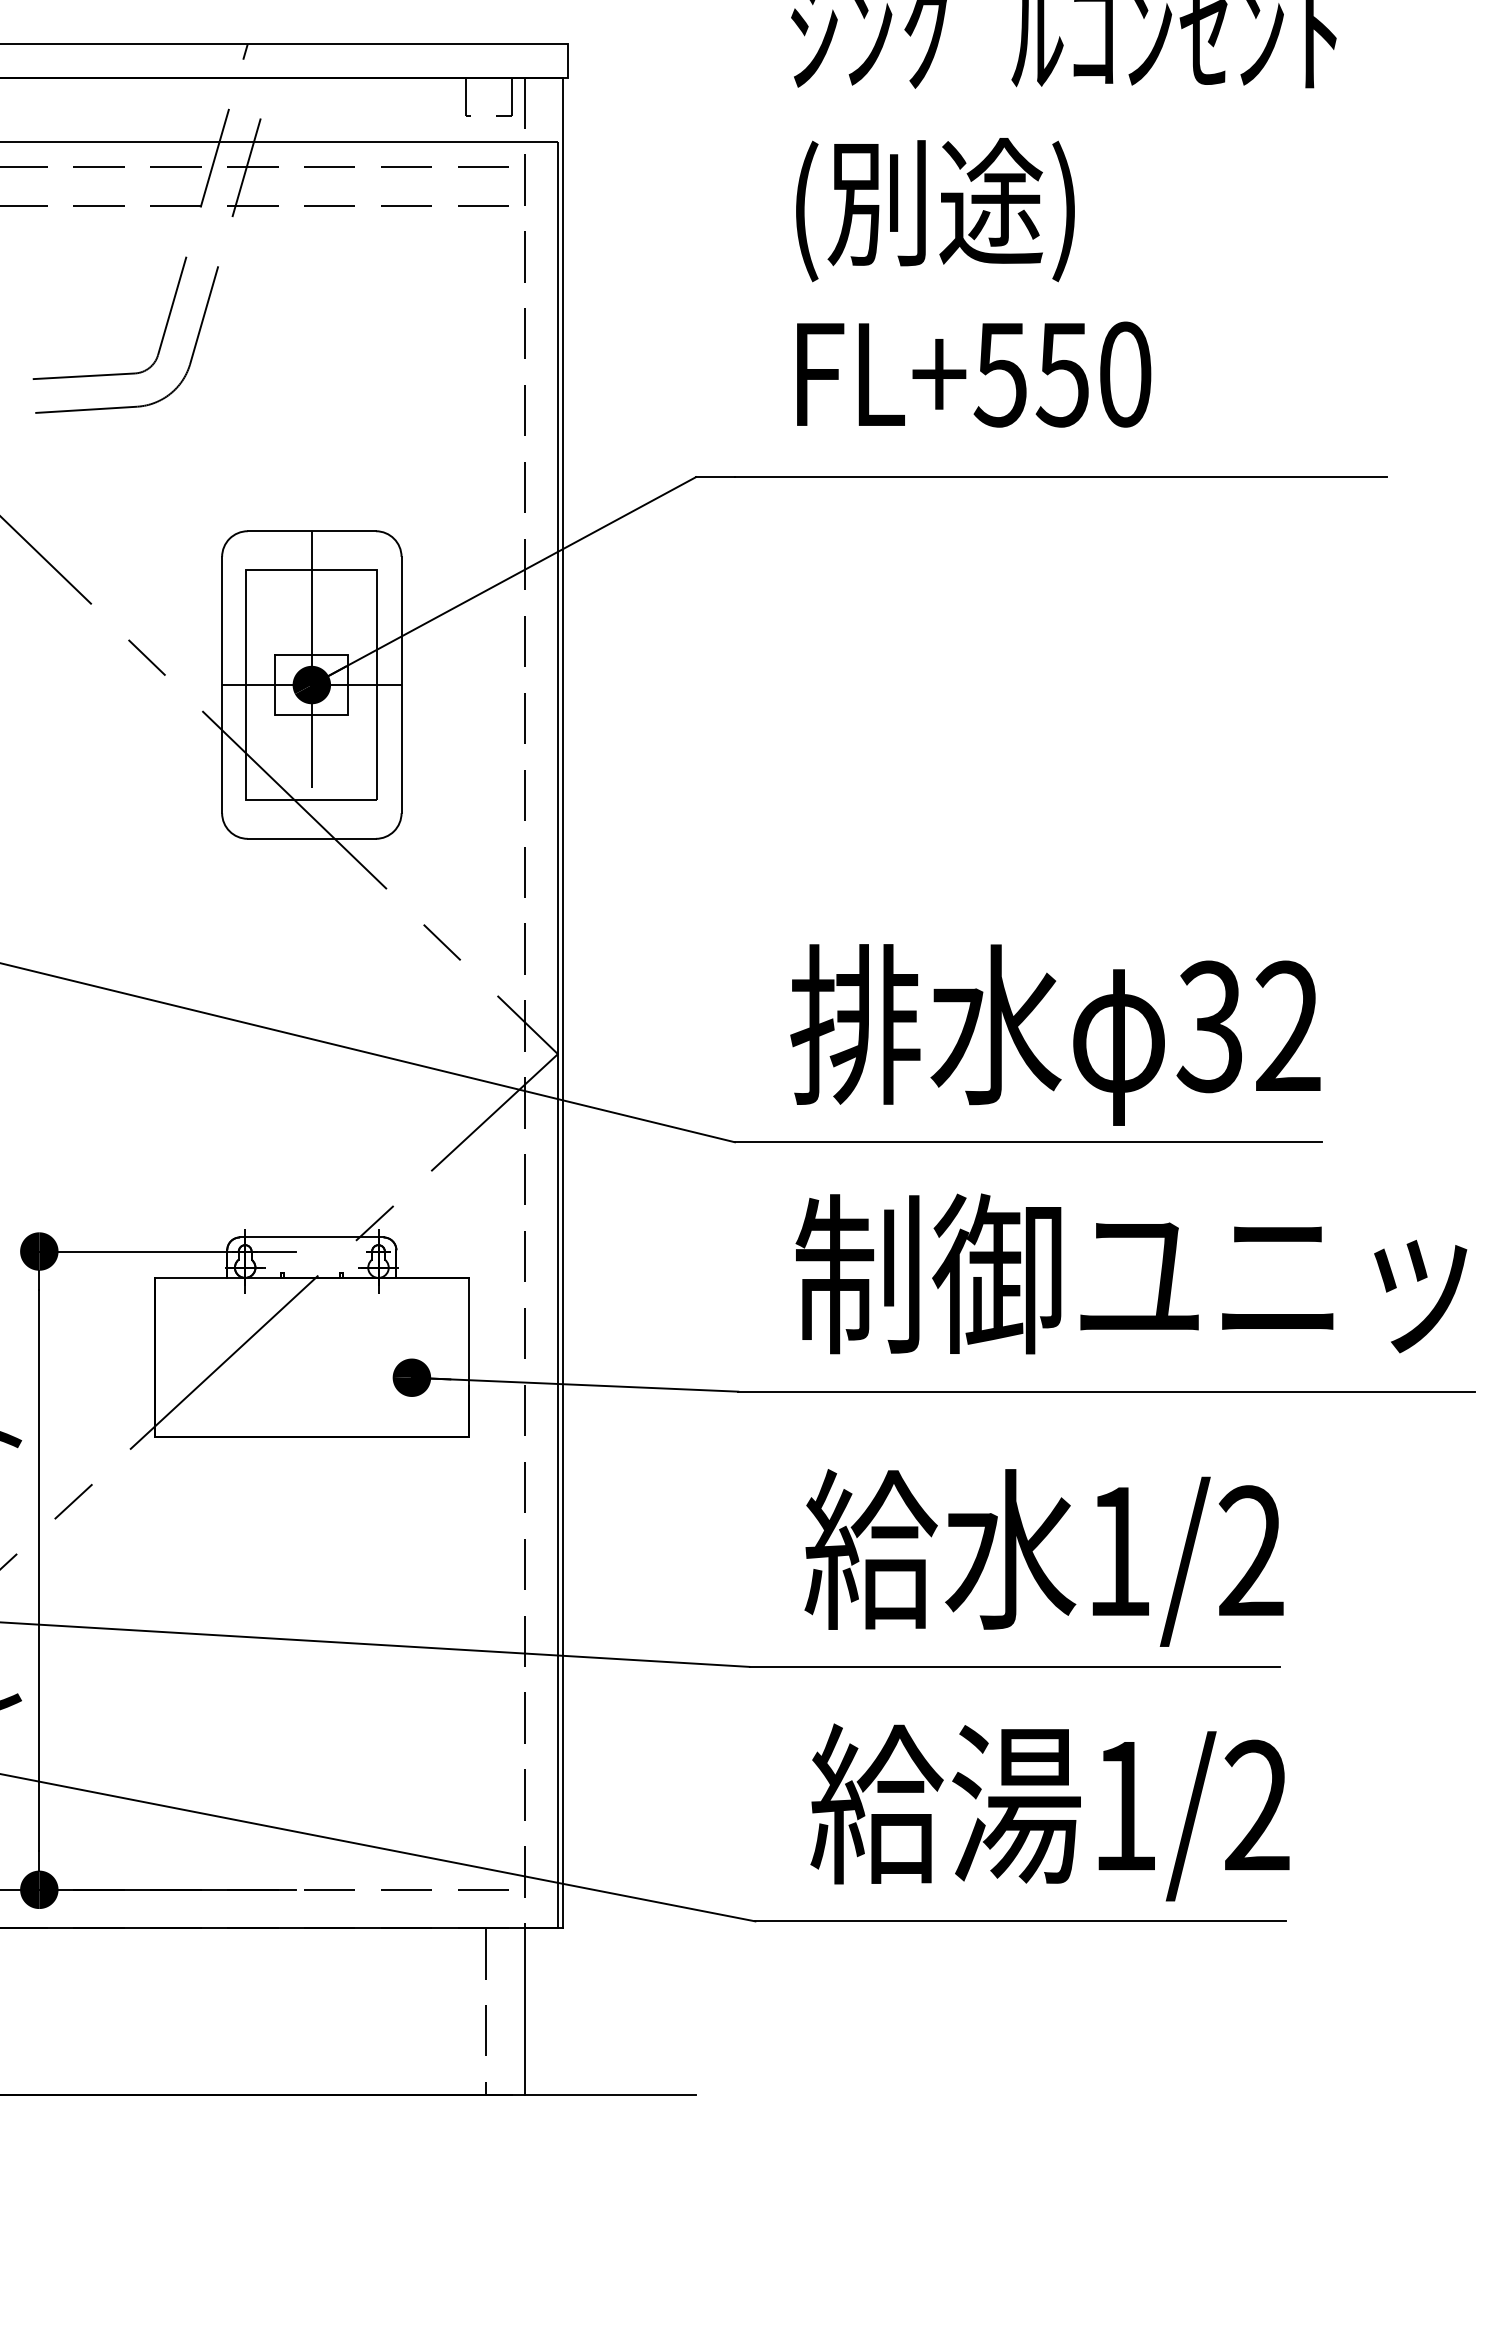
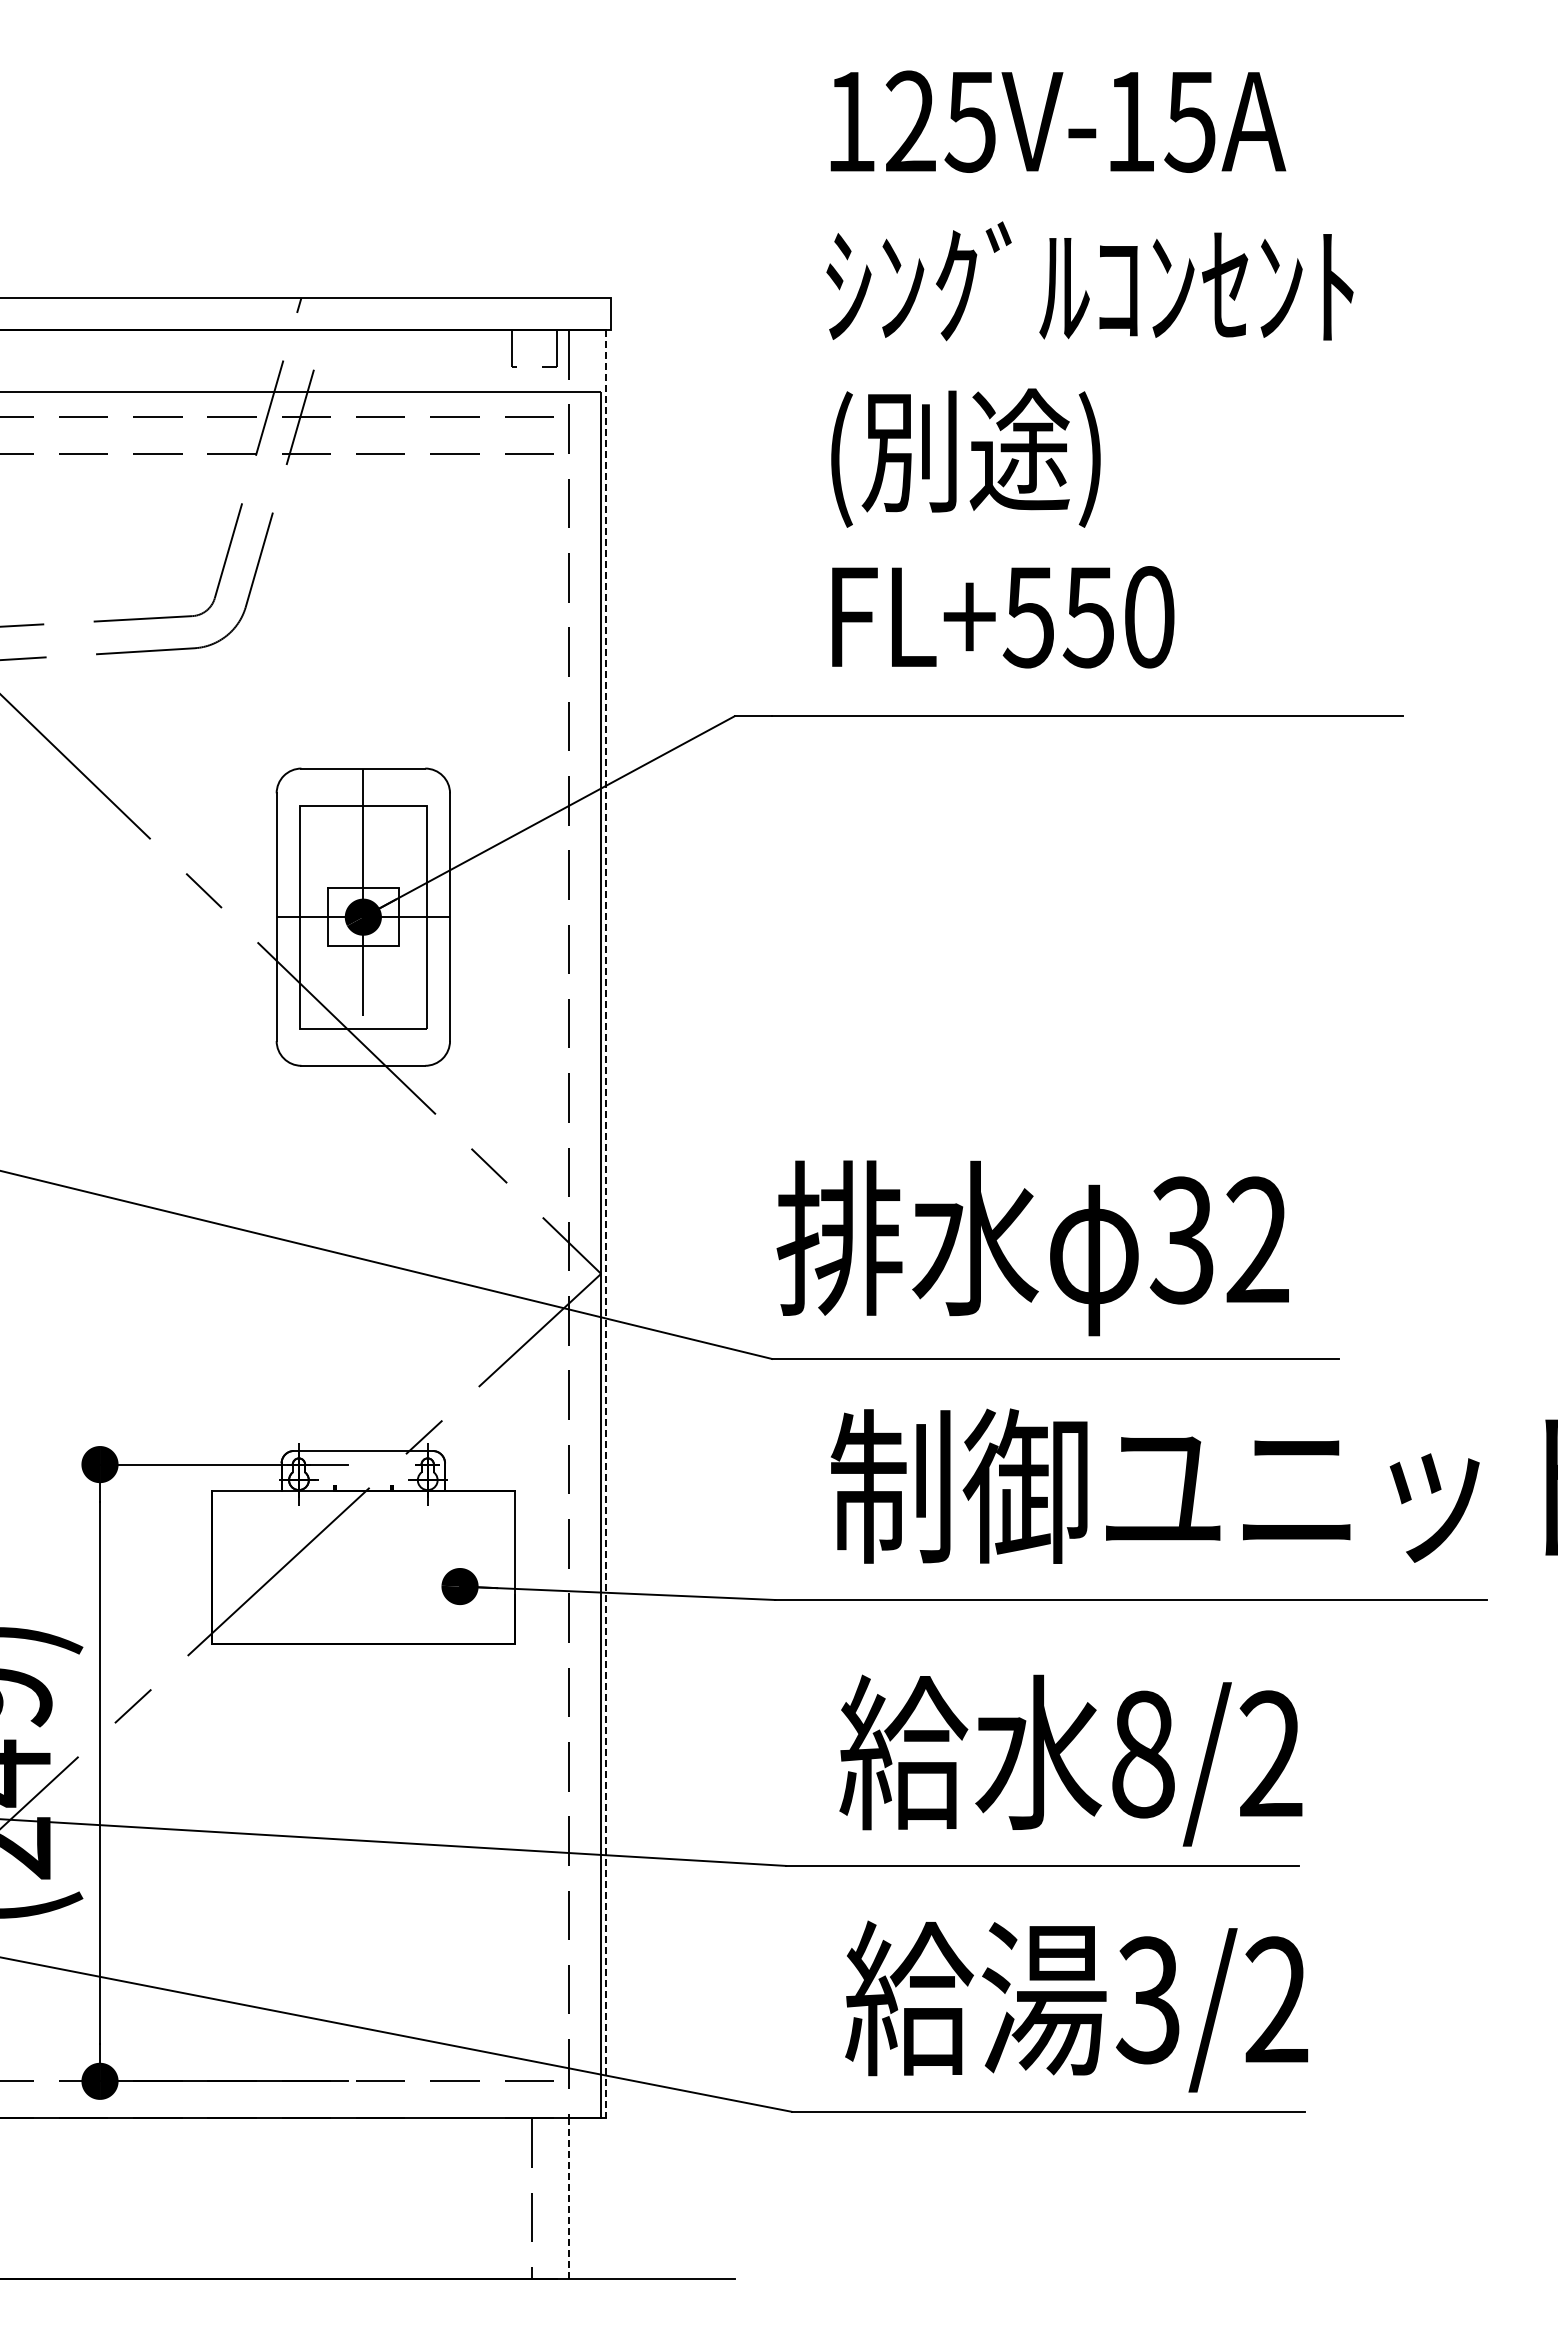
line: (563, 1003) -> (606, 1224), solid -> dashed
text: (1055, 1035) -> (1032, 1248), moved
text: (1119, 1551) -> (1143, 1754), 1/2 -> 8/2
text: (1123, 1806) -> (1147, 2000), 1/2 -> 3/2
line: (524, 2011) -> (568, 2198), solid -> dashed

